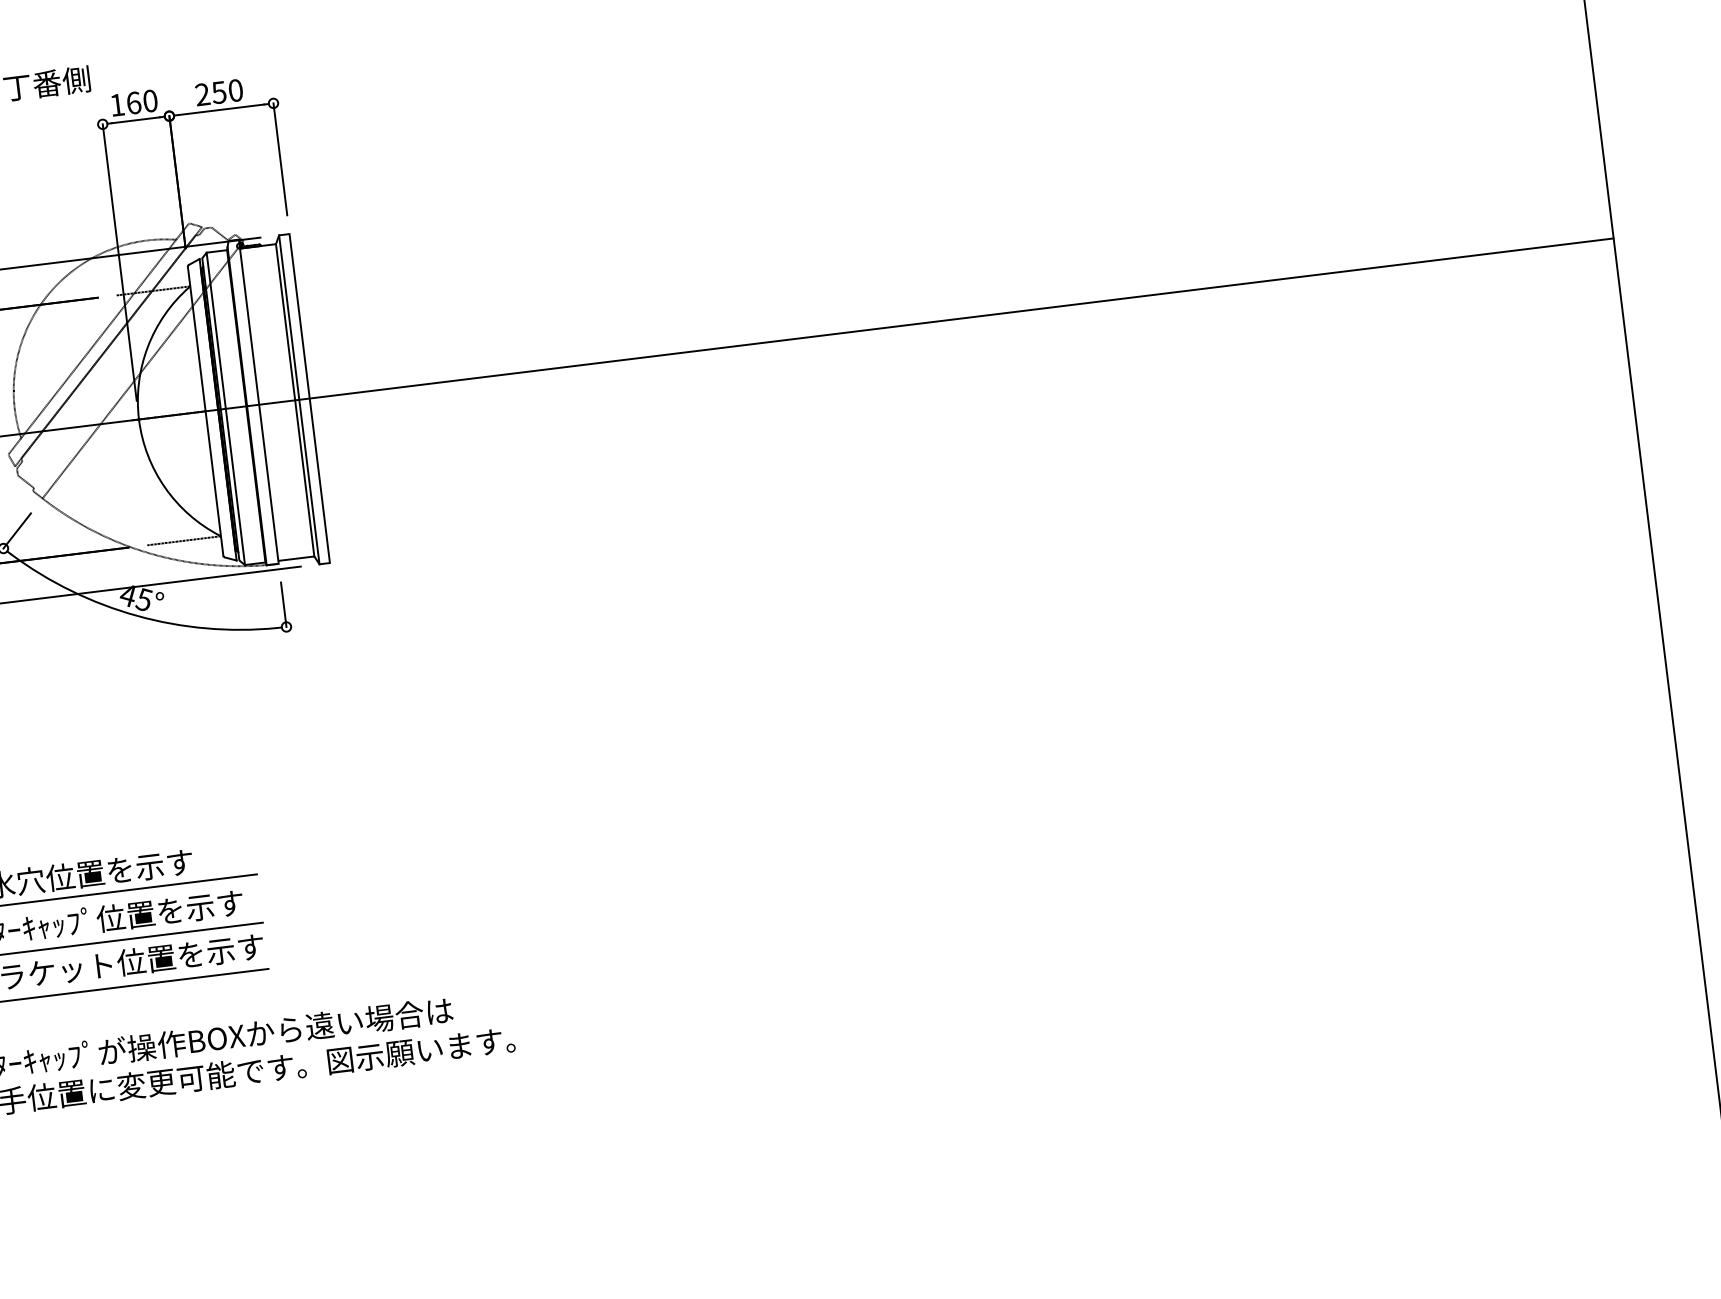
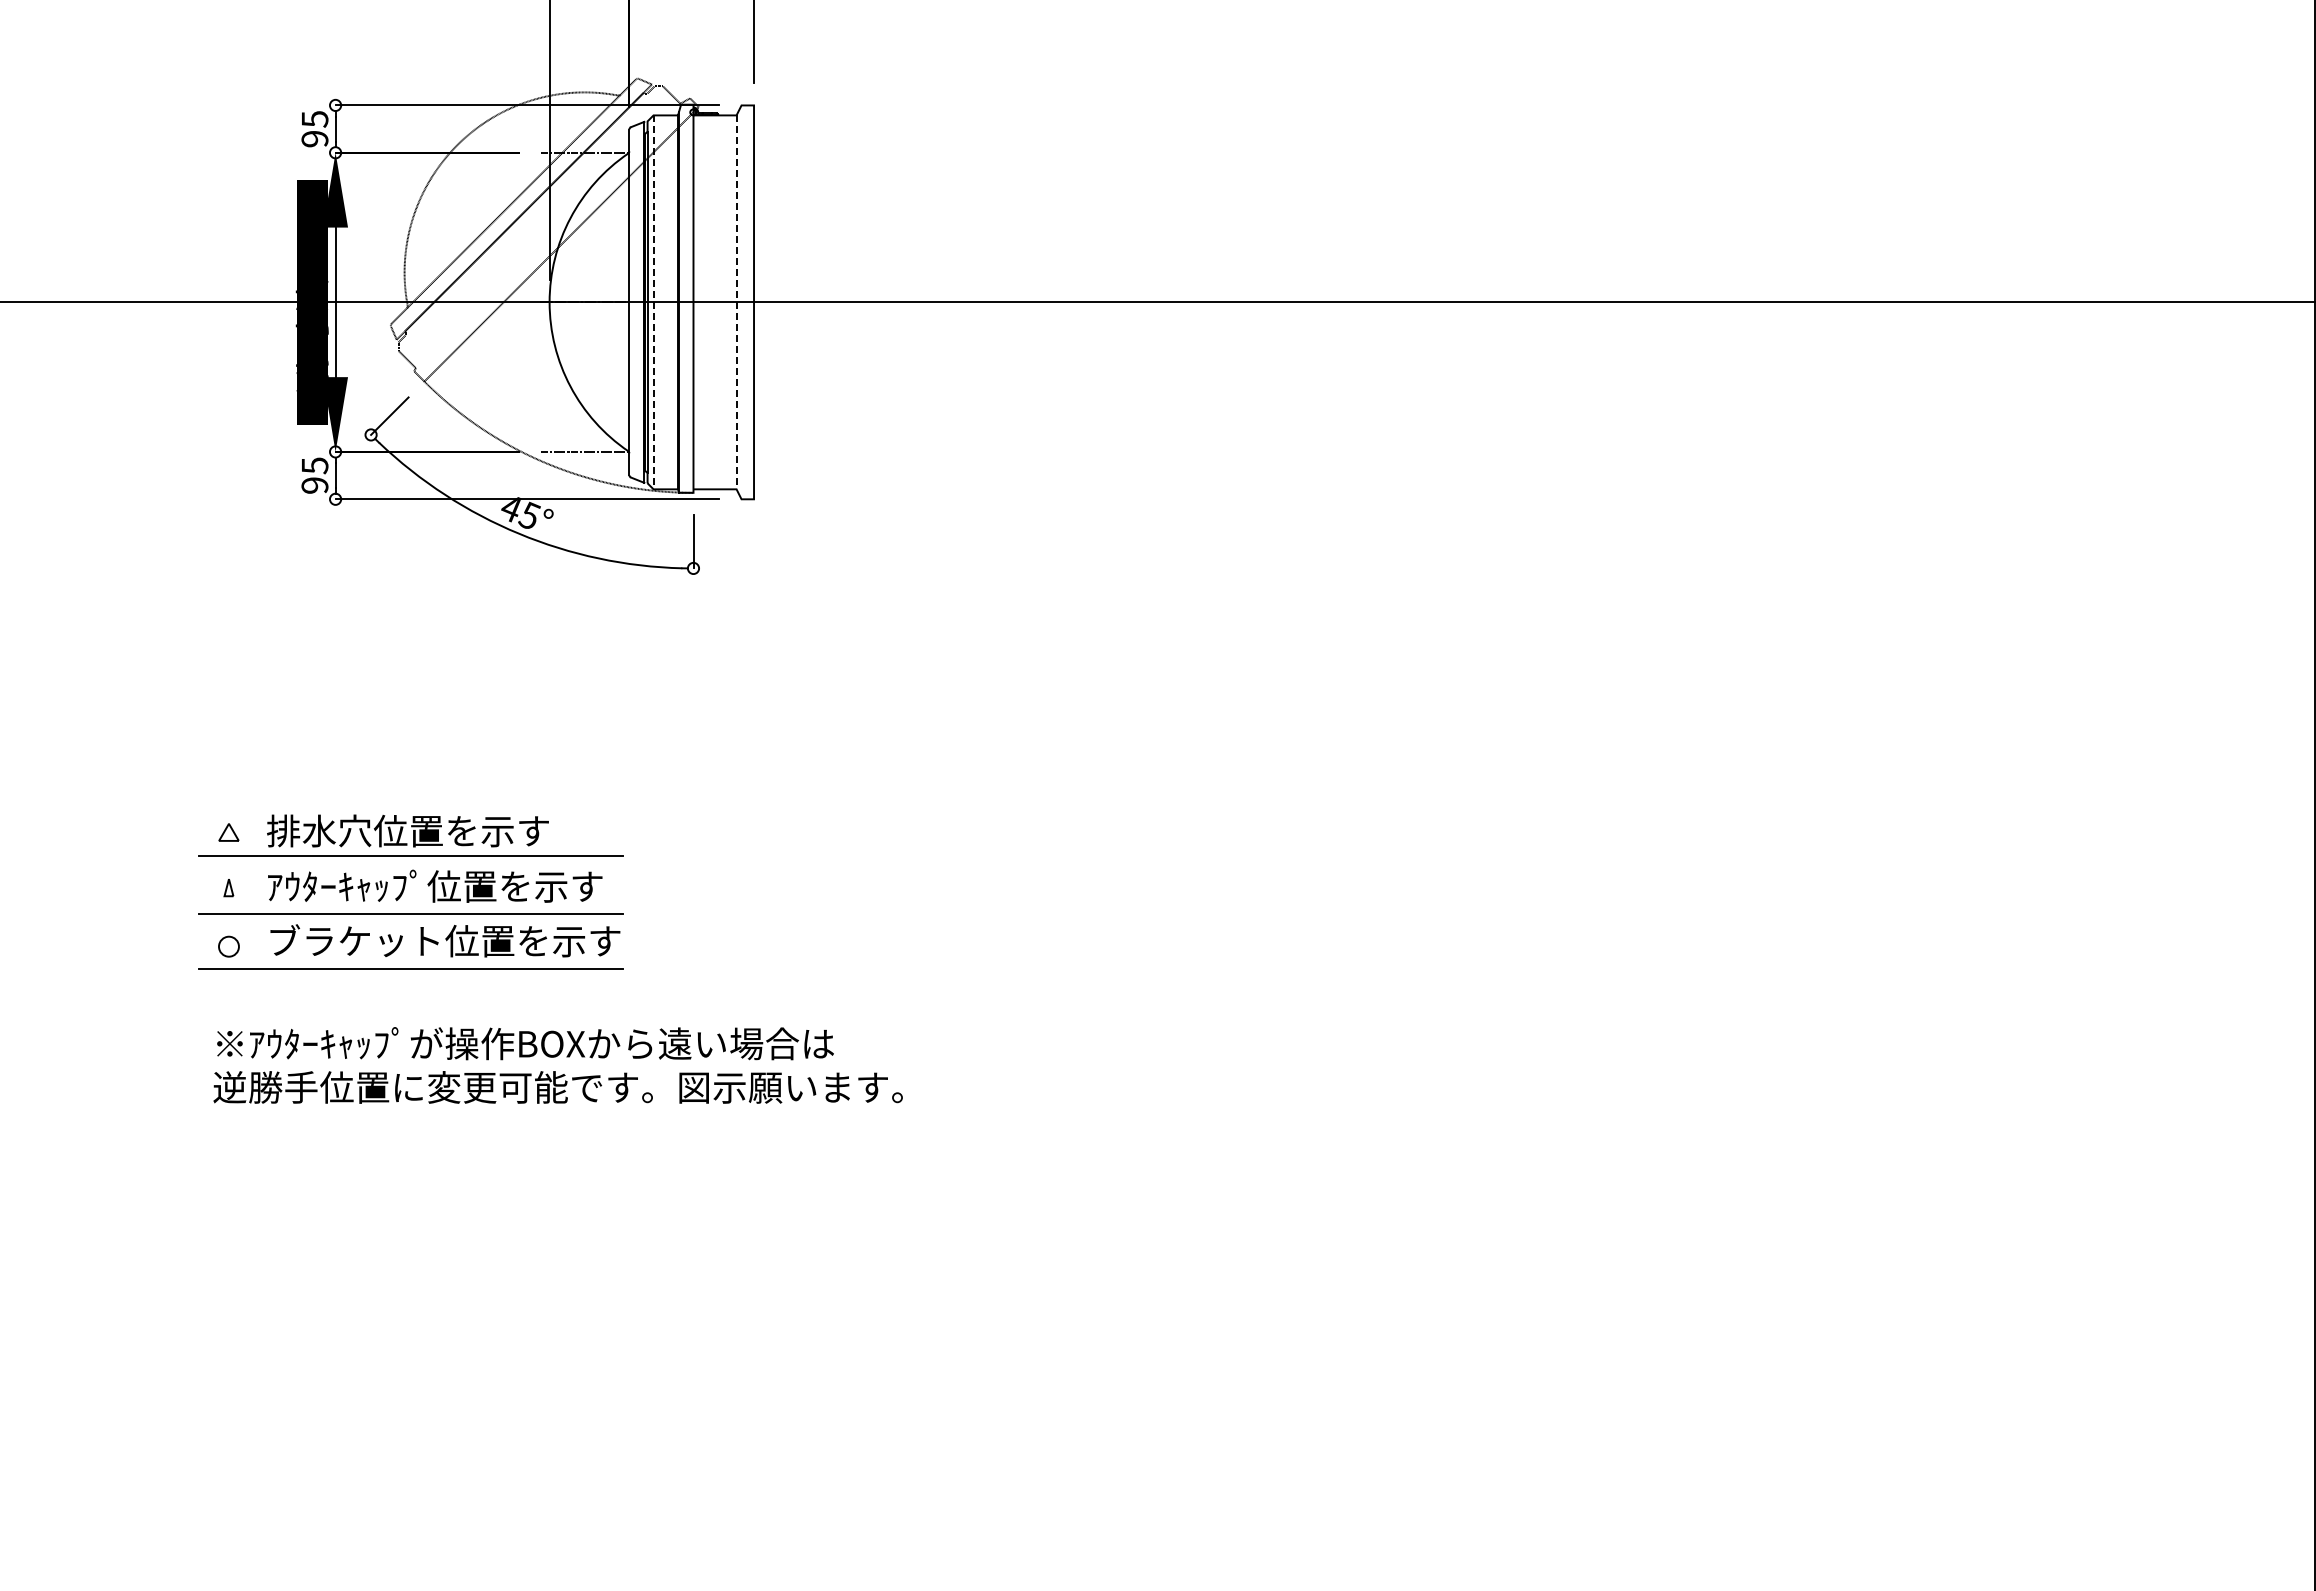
line: (299, 399) -> (741, 302), removed
line: (295, 400) -> (736, 302), solid -> dashed
line: (225, 408) -> (653, 302), solid -> dashed

